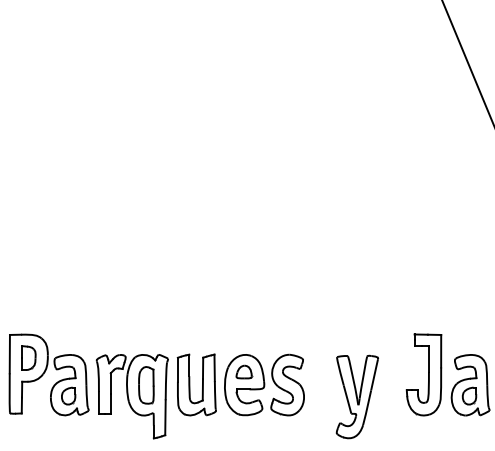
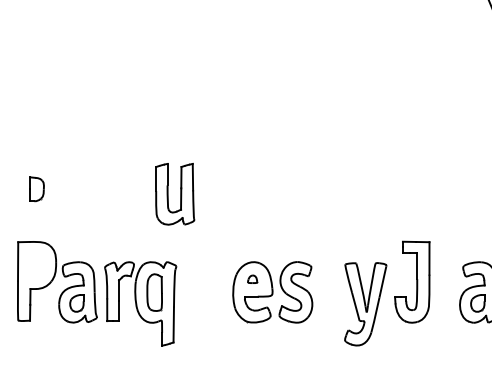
part: (28, 357) -> (36, 188), moved
part: (244, 371) -> (252, 278), size x0.6
part: (423, 374) -> (411, 281), moved
part: (196, 384) -> (174, 193), moved

